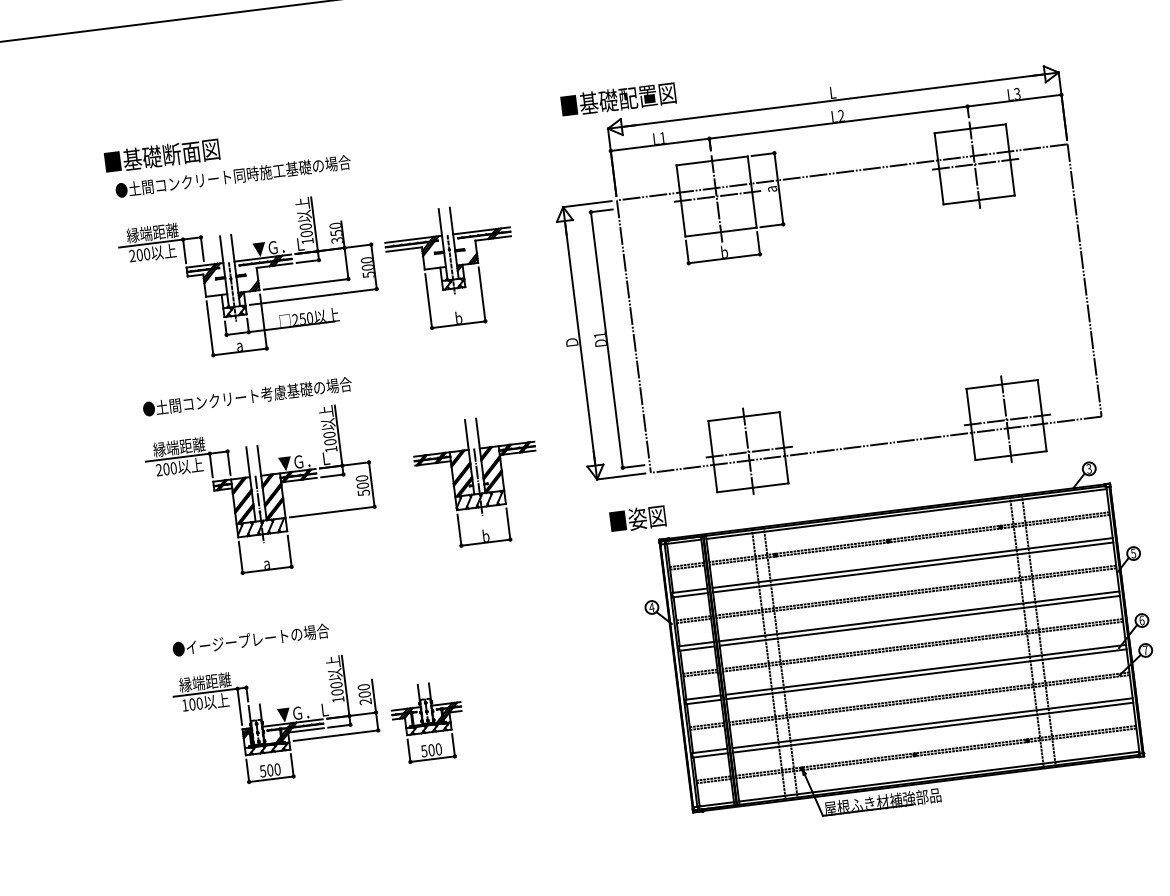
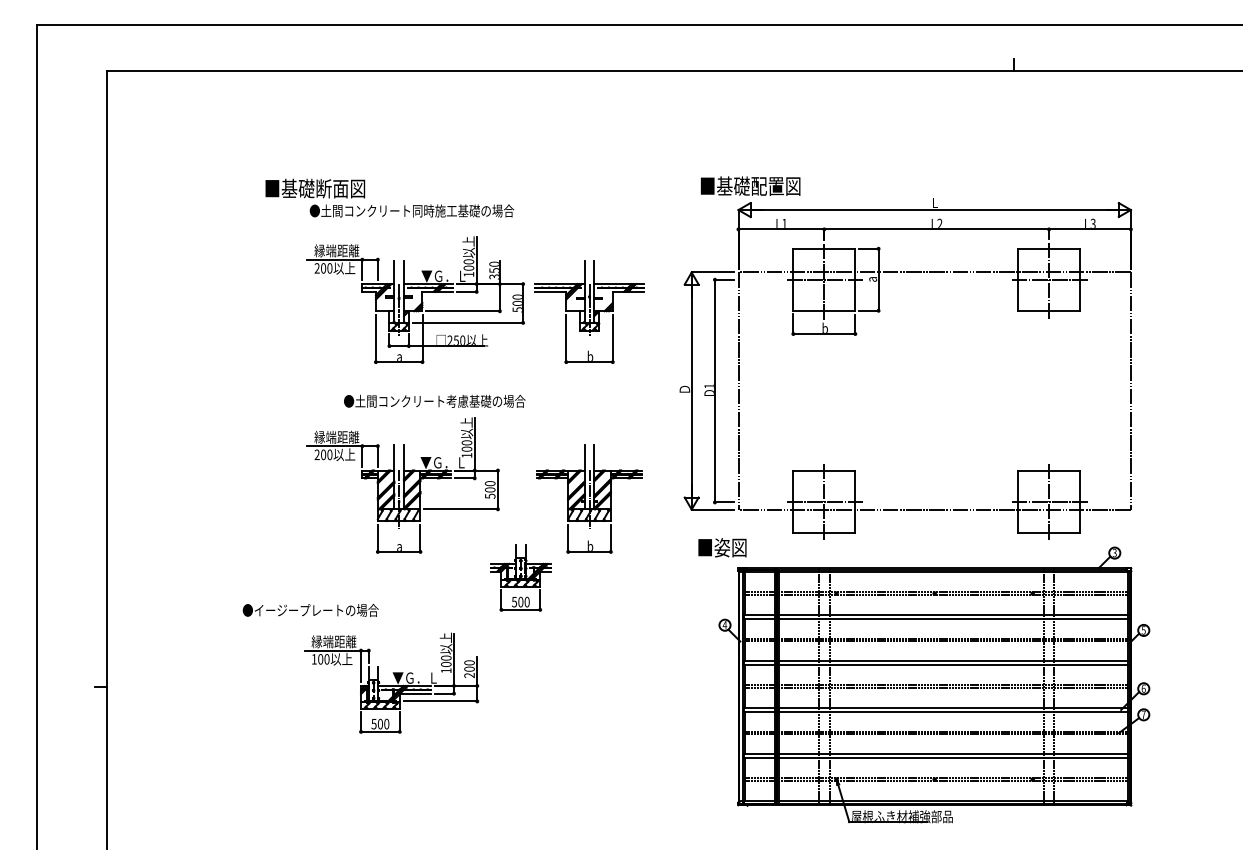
text: (162, 155) -> (315, 188), moved
text: (247, 395) -> (434, 400), moved
text: (250, 640) -> (310, 610), moved
part: (427, 722) -> (520, 577), moved

